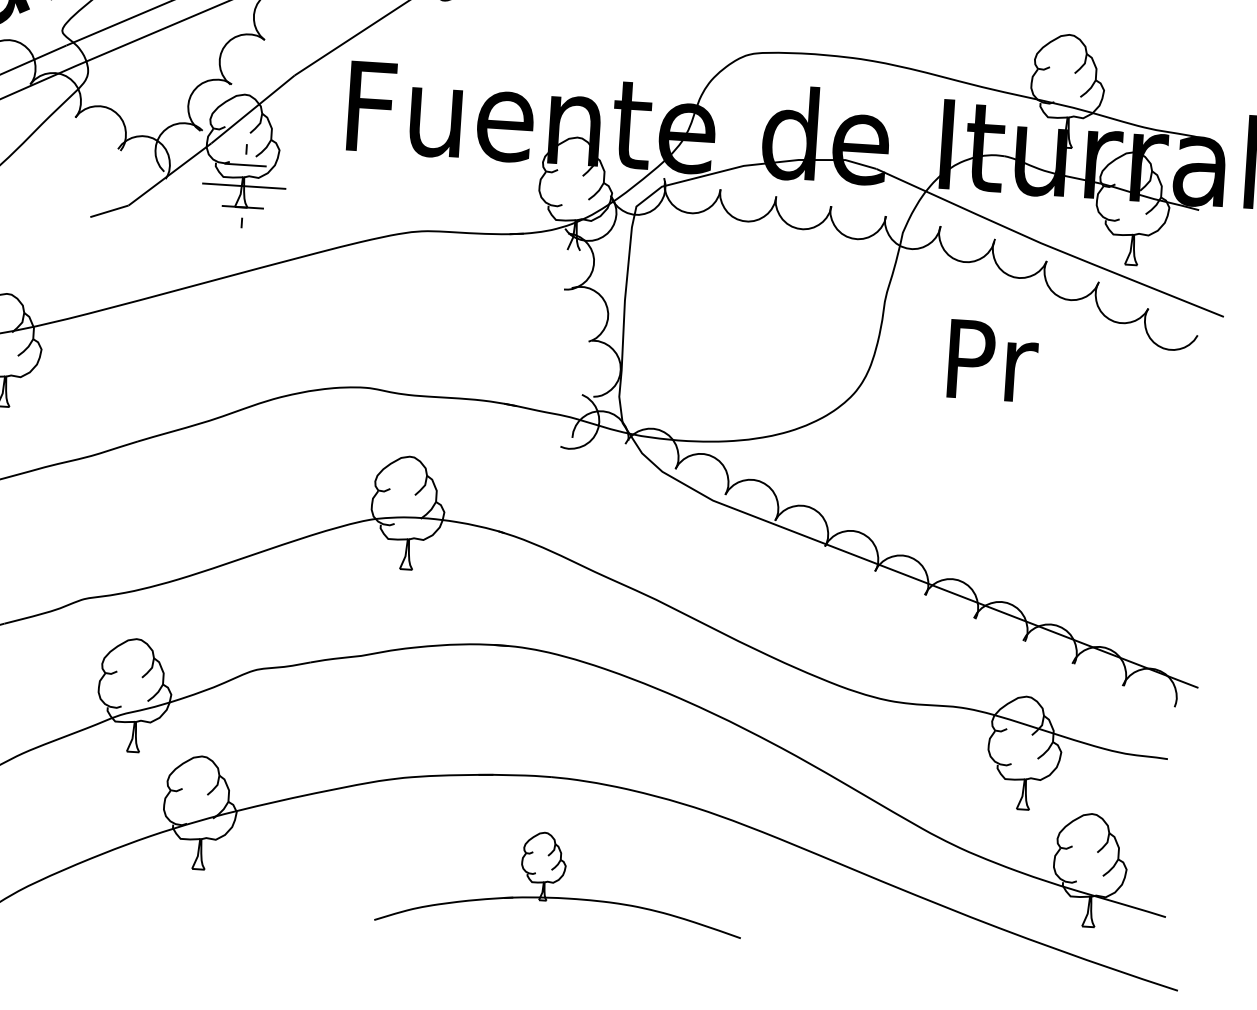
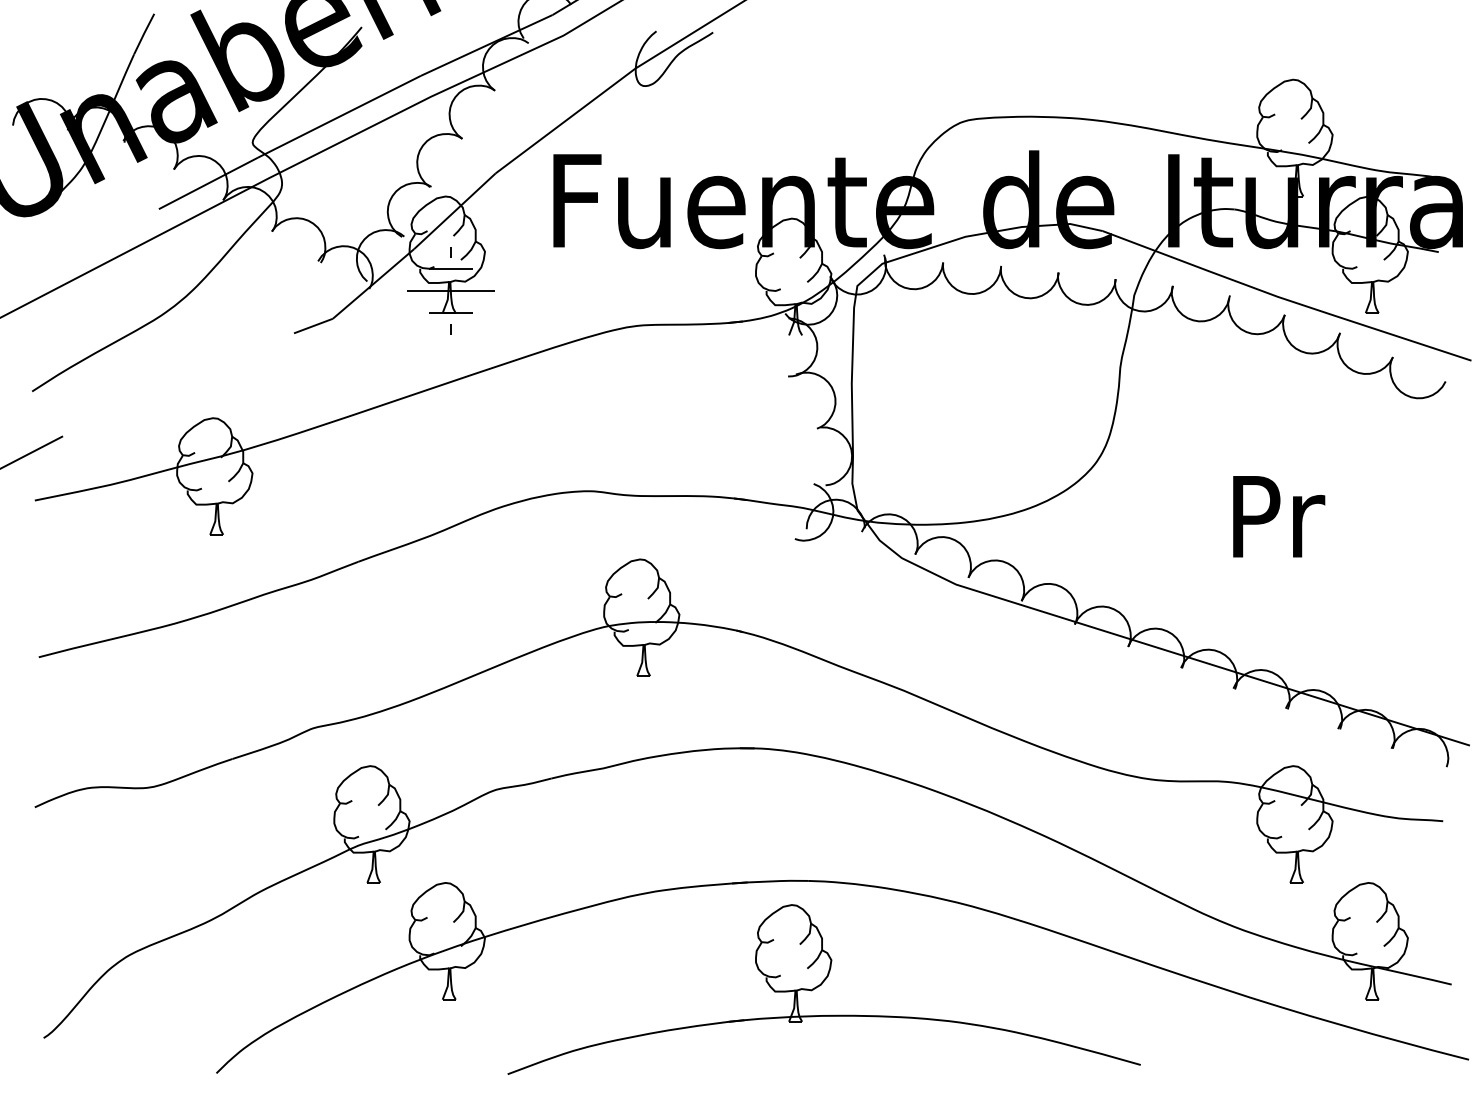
text: (993, 360) -> (1279, 516), moved
part: (559, 882) -> (823, 989), size x1.67

